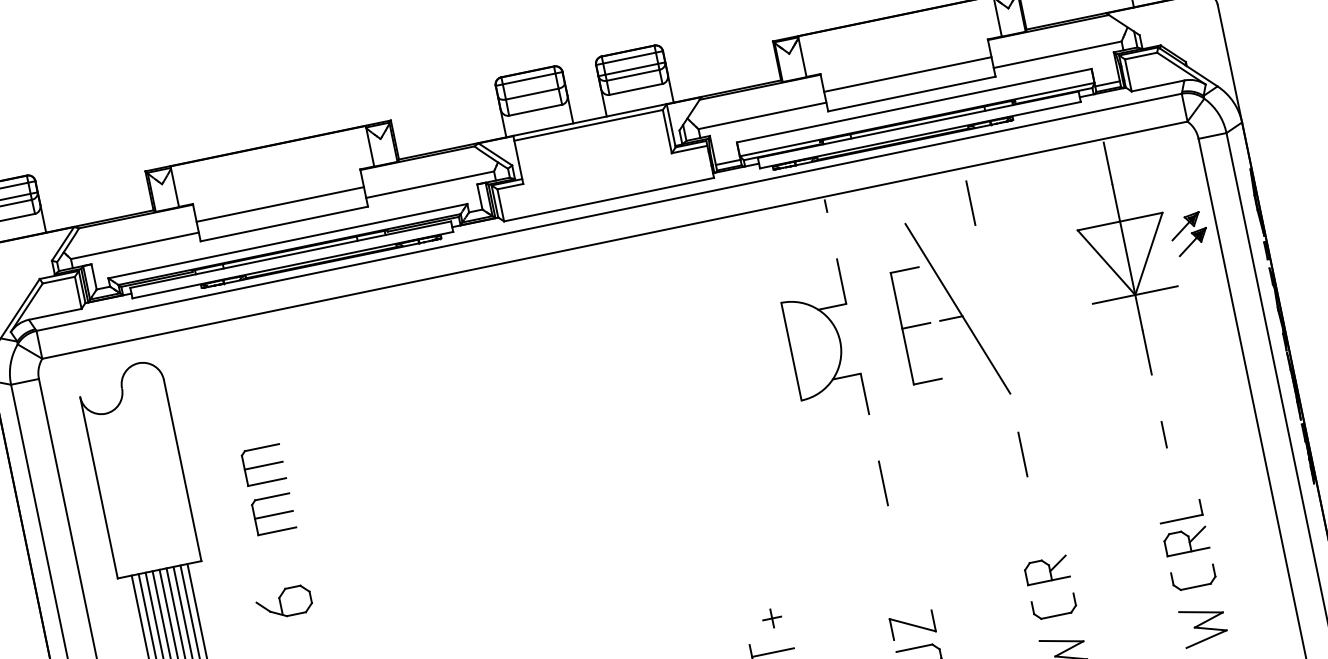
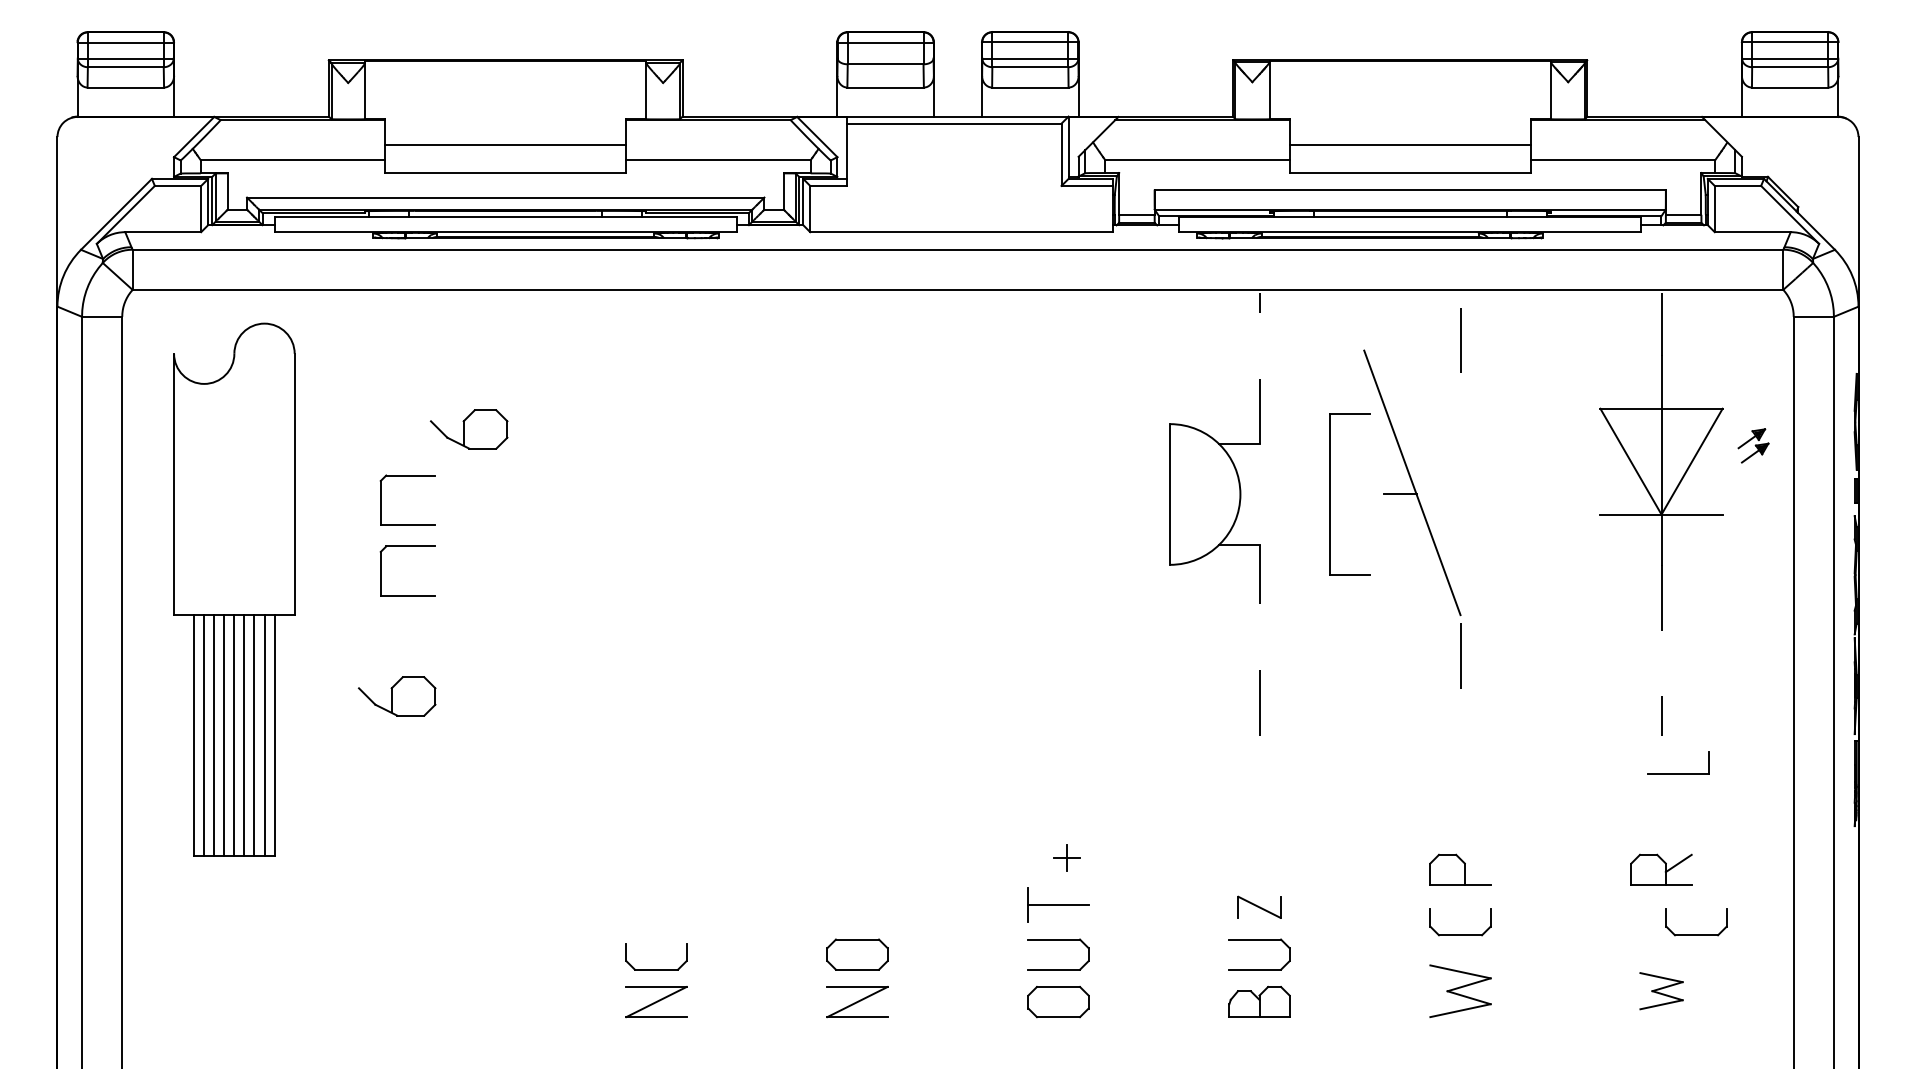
part: (1189, 233) -> (1753, 445), size x0.6
line: (915, 325) -> (1349, 494), removed
part: (295, 407) -> (468, 429), added
line: (1022, 454) -> (1460, 655), moved
line: (263, 466) -> (407, 501), removed
line: (273, 514) -> (407, 571), removed
part: (1181, 519) -> (1678, 773), moved
line: (1057, 563) -> (1477, 863), removed
part: (1195, 586) -> (1696, 934), moved
part: (912, 625) -> (1259, 907), size x0.7
part: (1203, 625) -> (1661, 990), size x0.7

